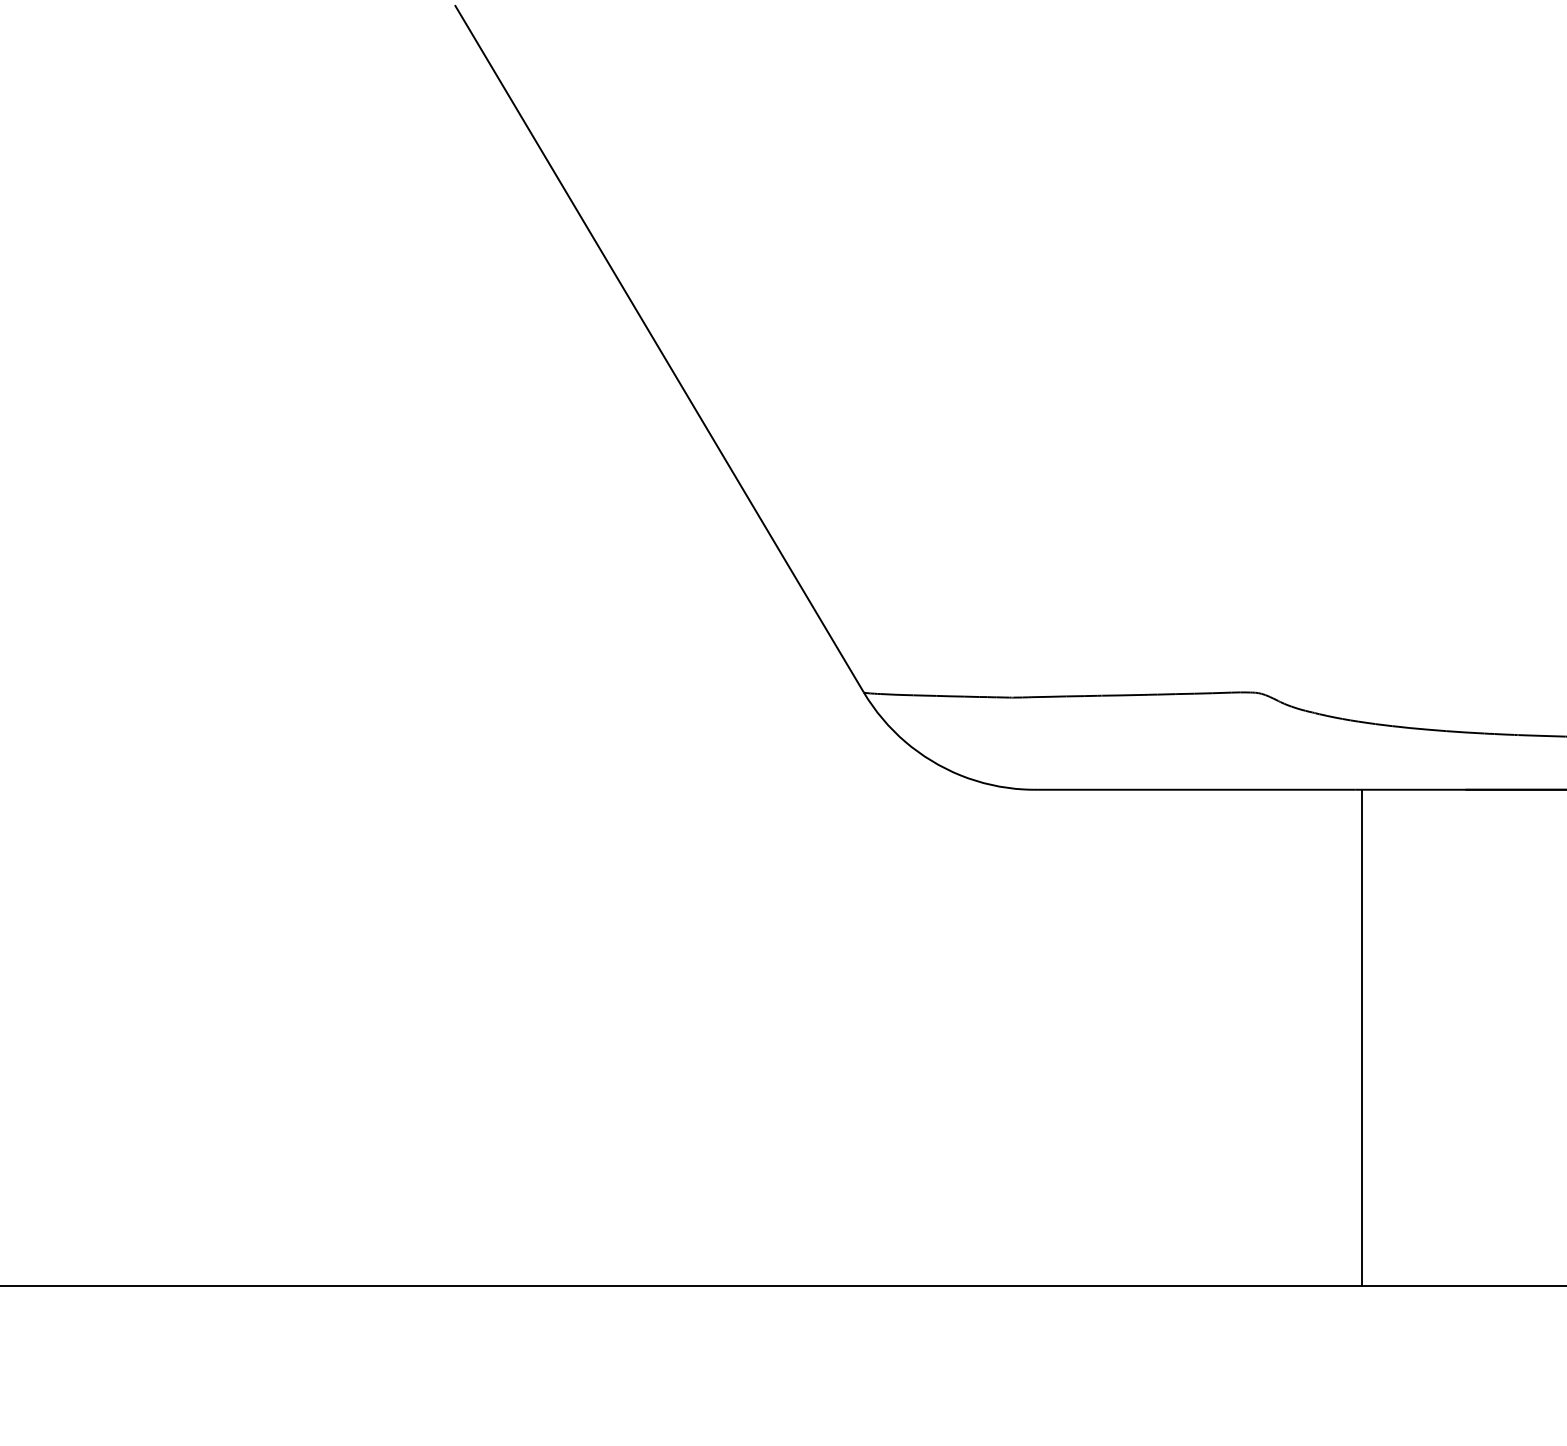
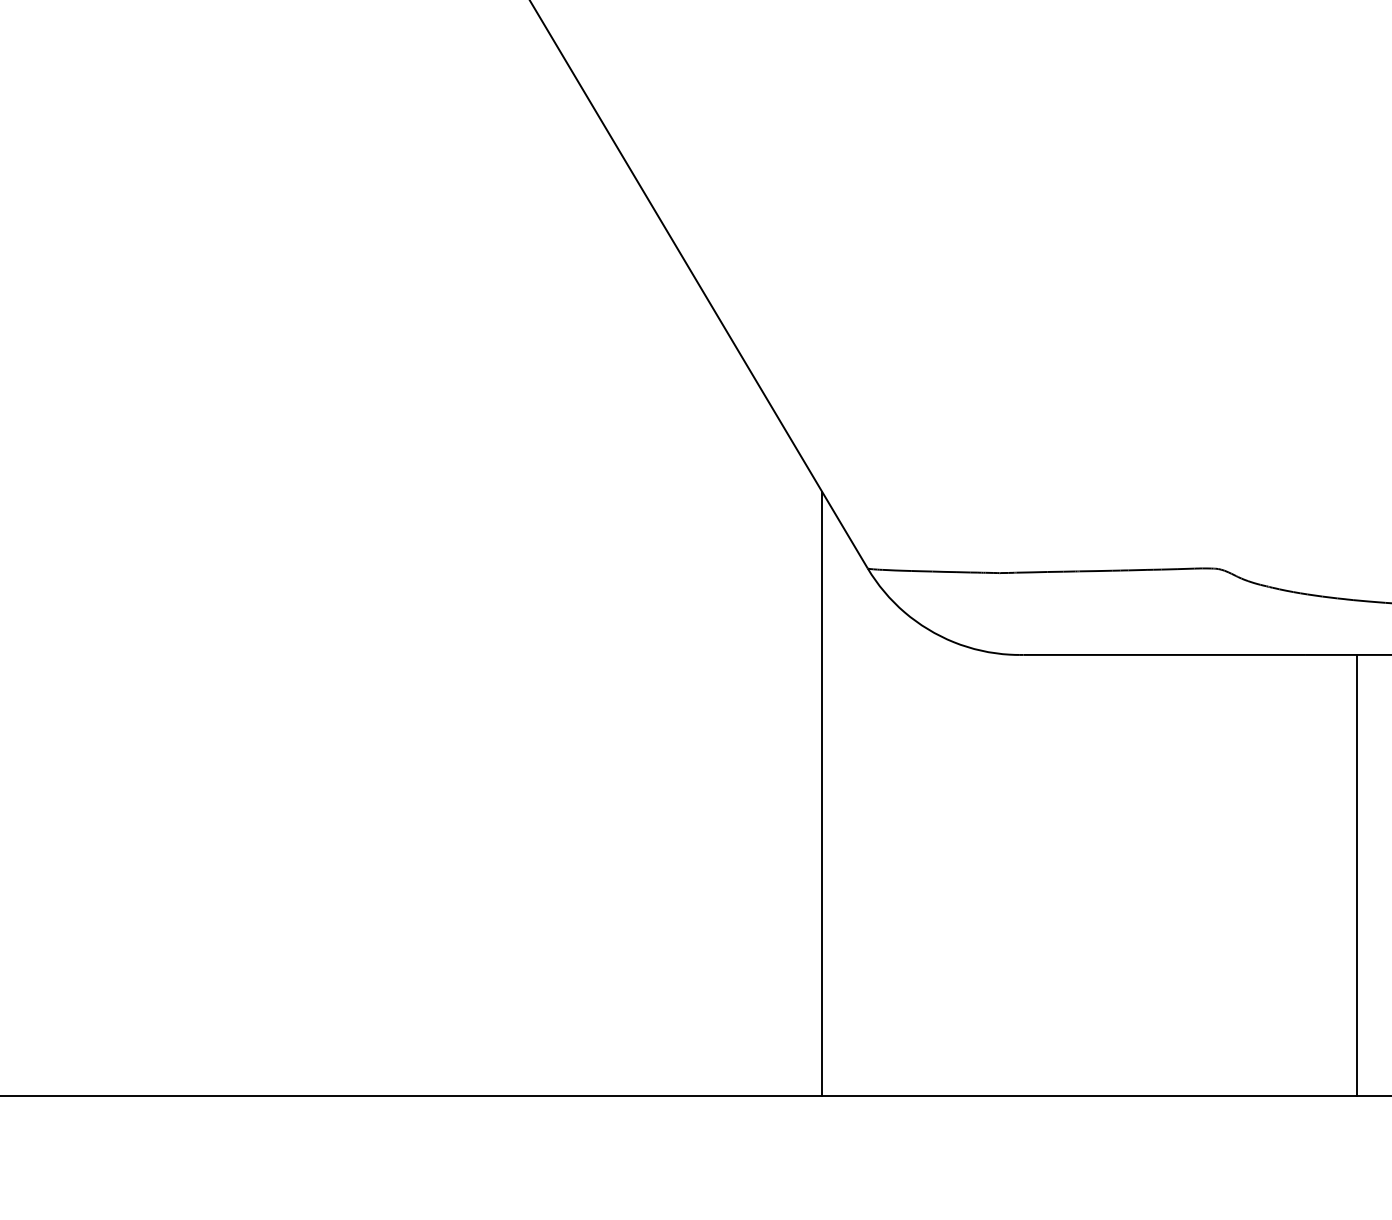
line: (812, 946) -> (822, 794), added
line: (1361, 1037) -> (1357, 875), moved

